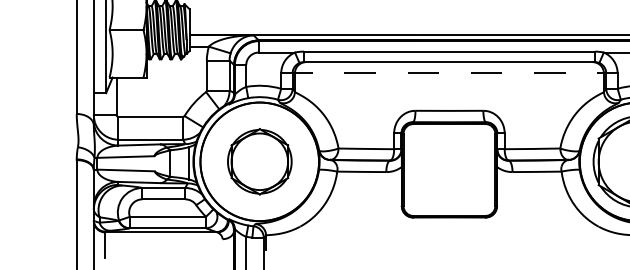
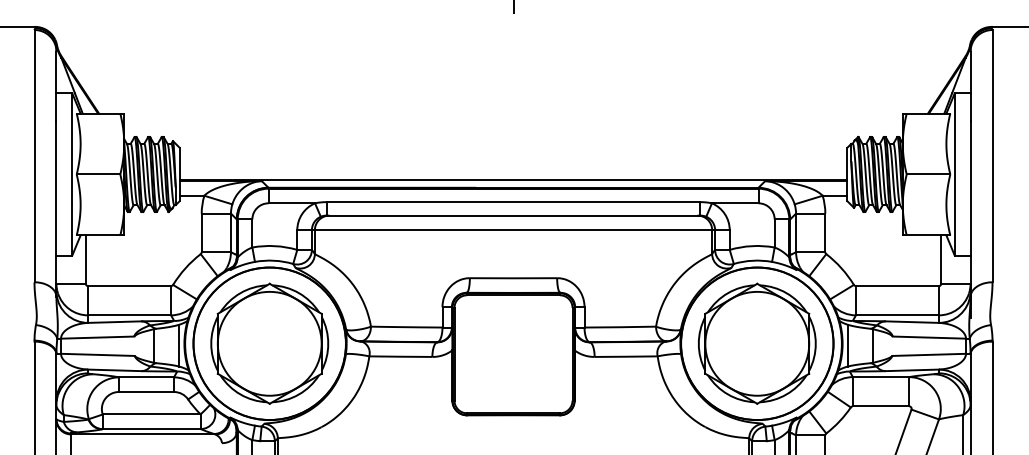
line: (450, 73) -> (514, 230), dashed -> solid
part: (259, 161) -> (269, 343), size x1.43

